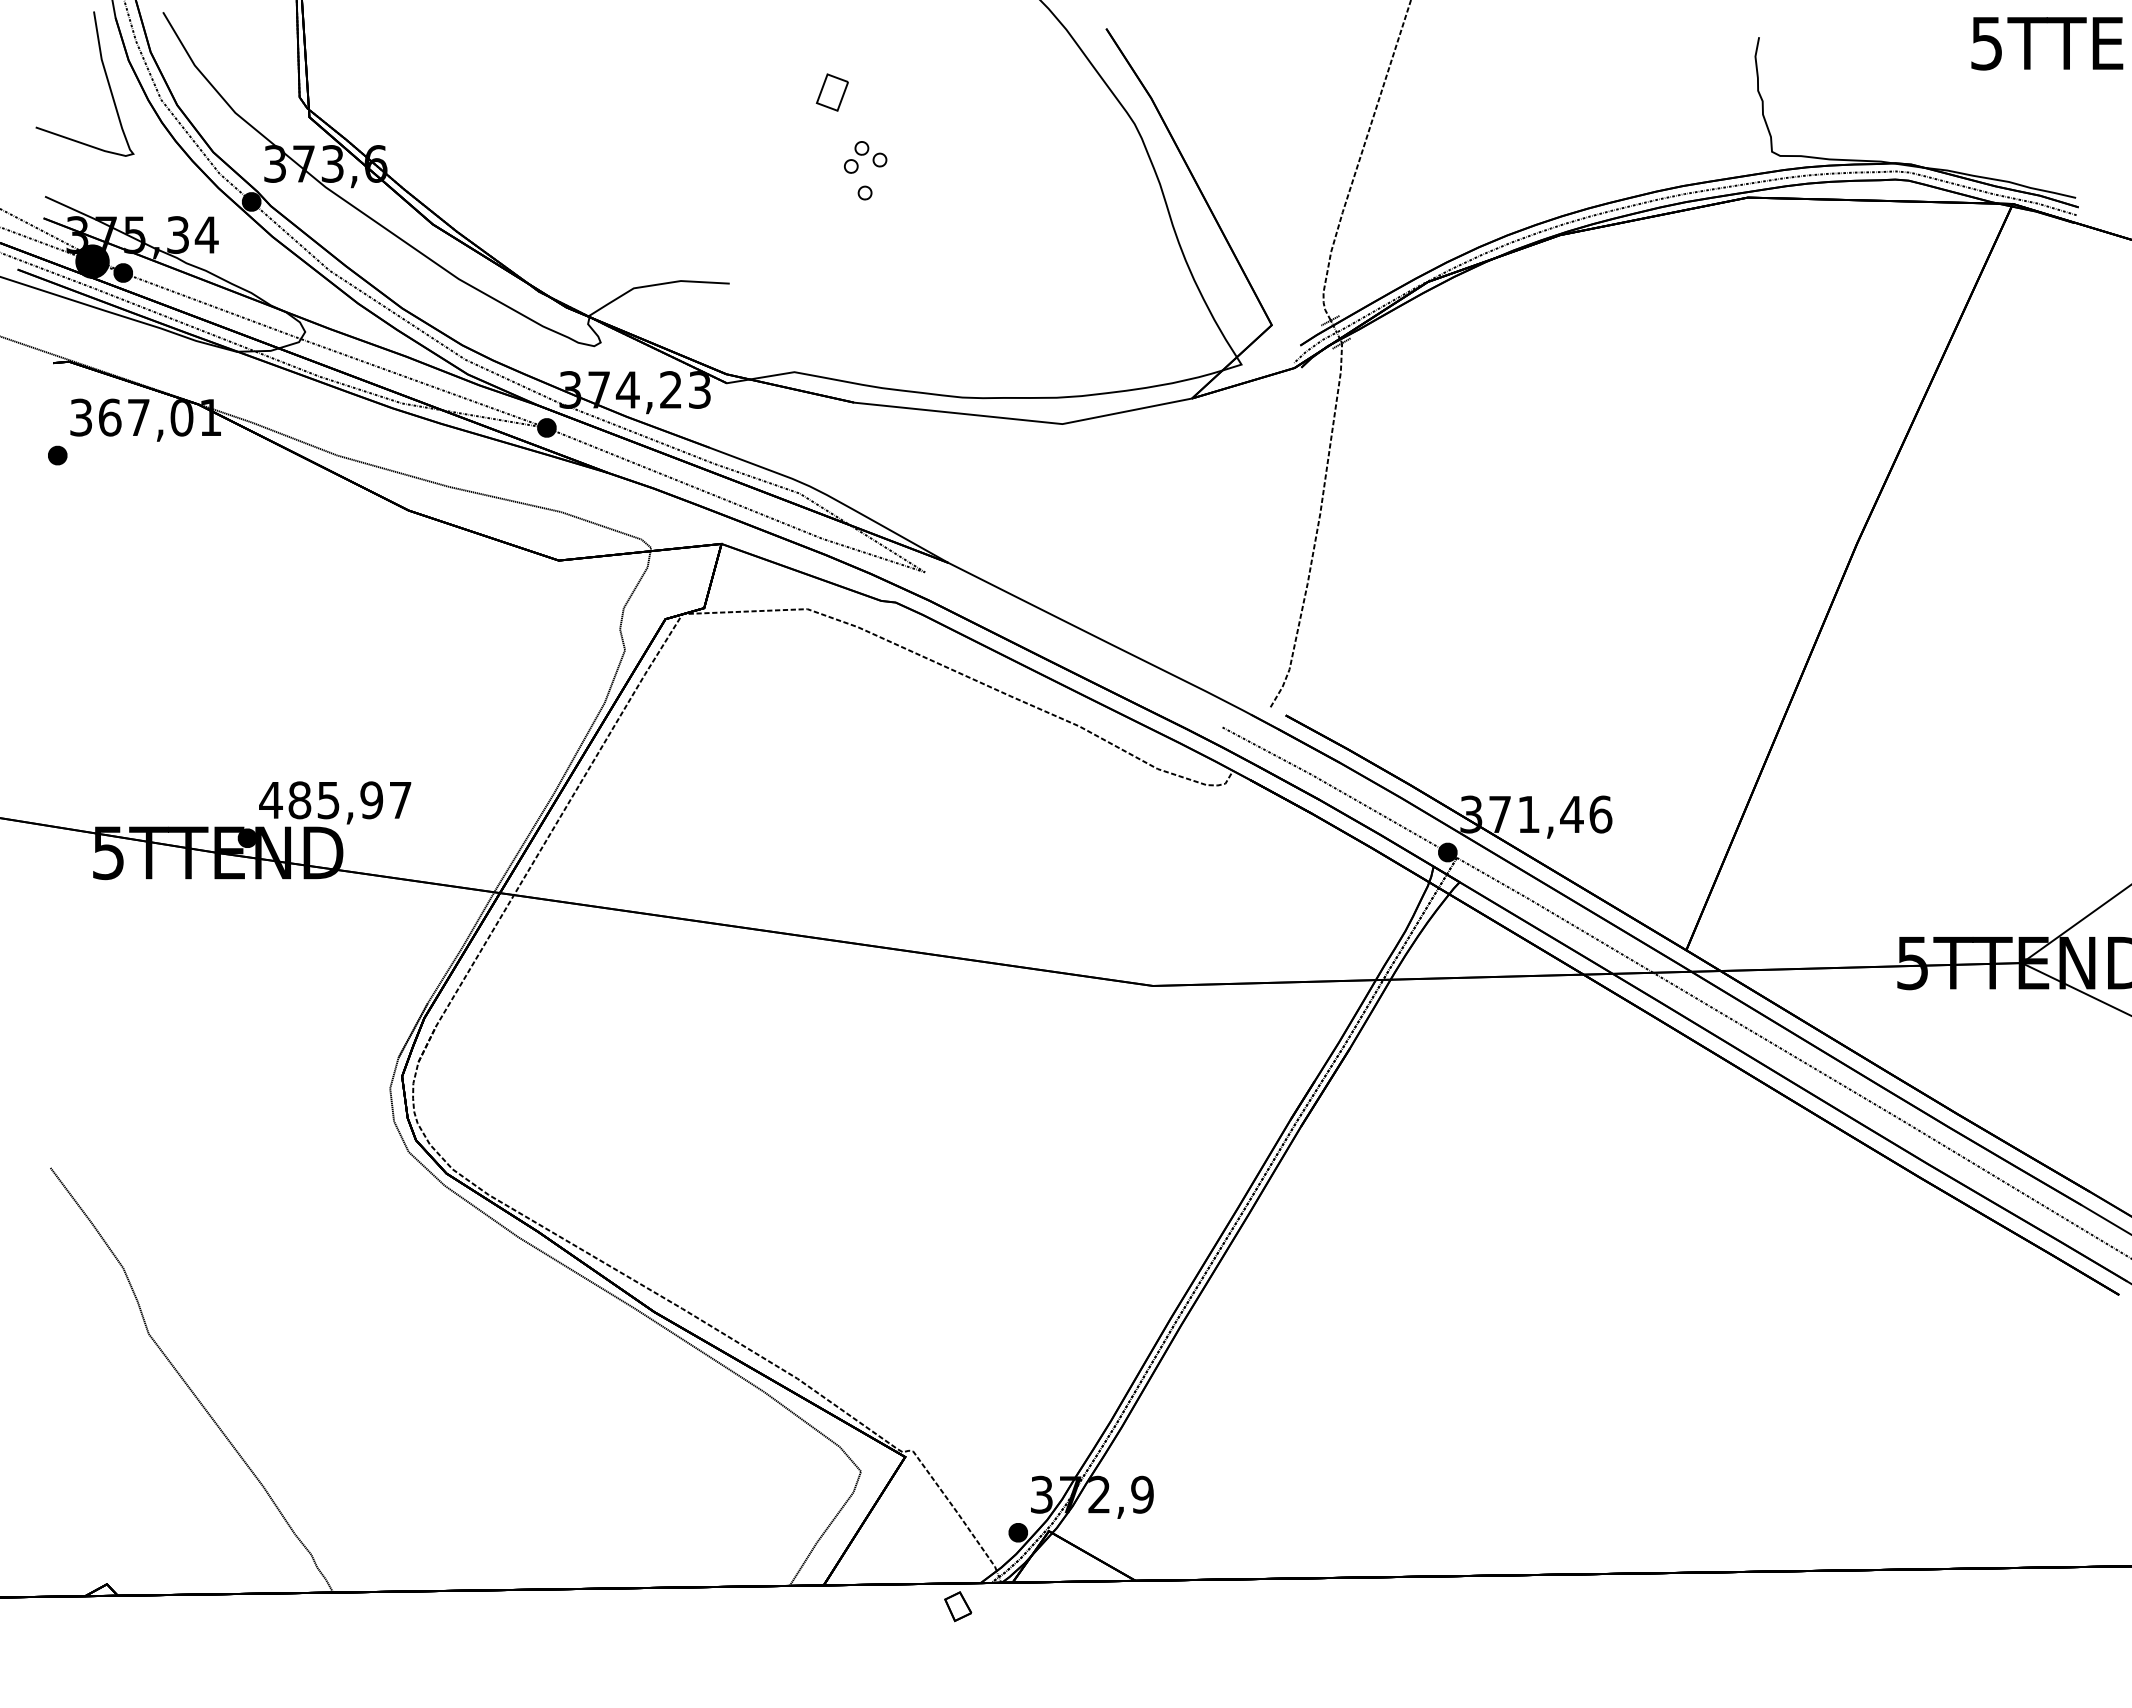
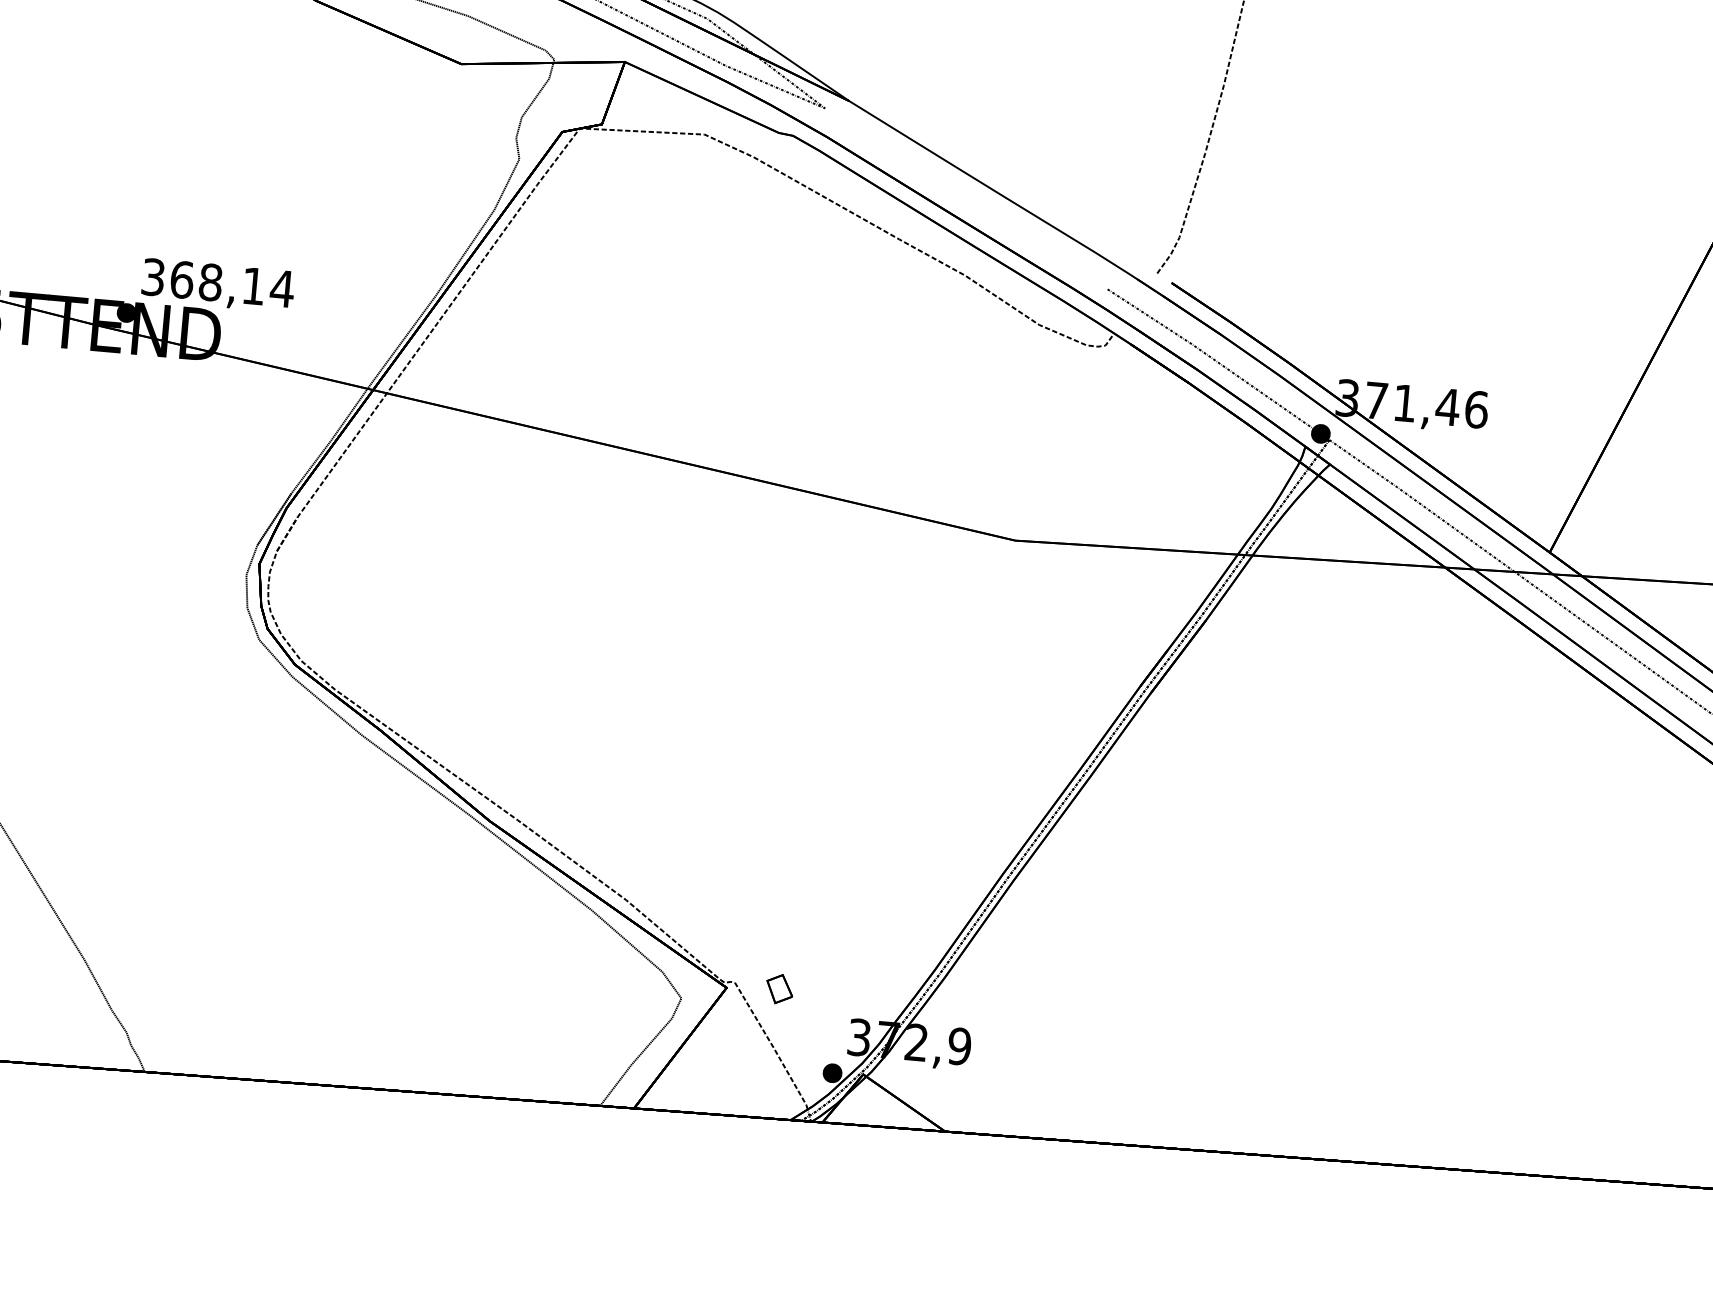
text: (335, 800) -> (217, 283), 485,97 -> 368,14
part: (958, 1606) -> (780, 989), moved

